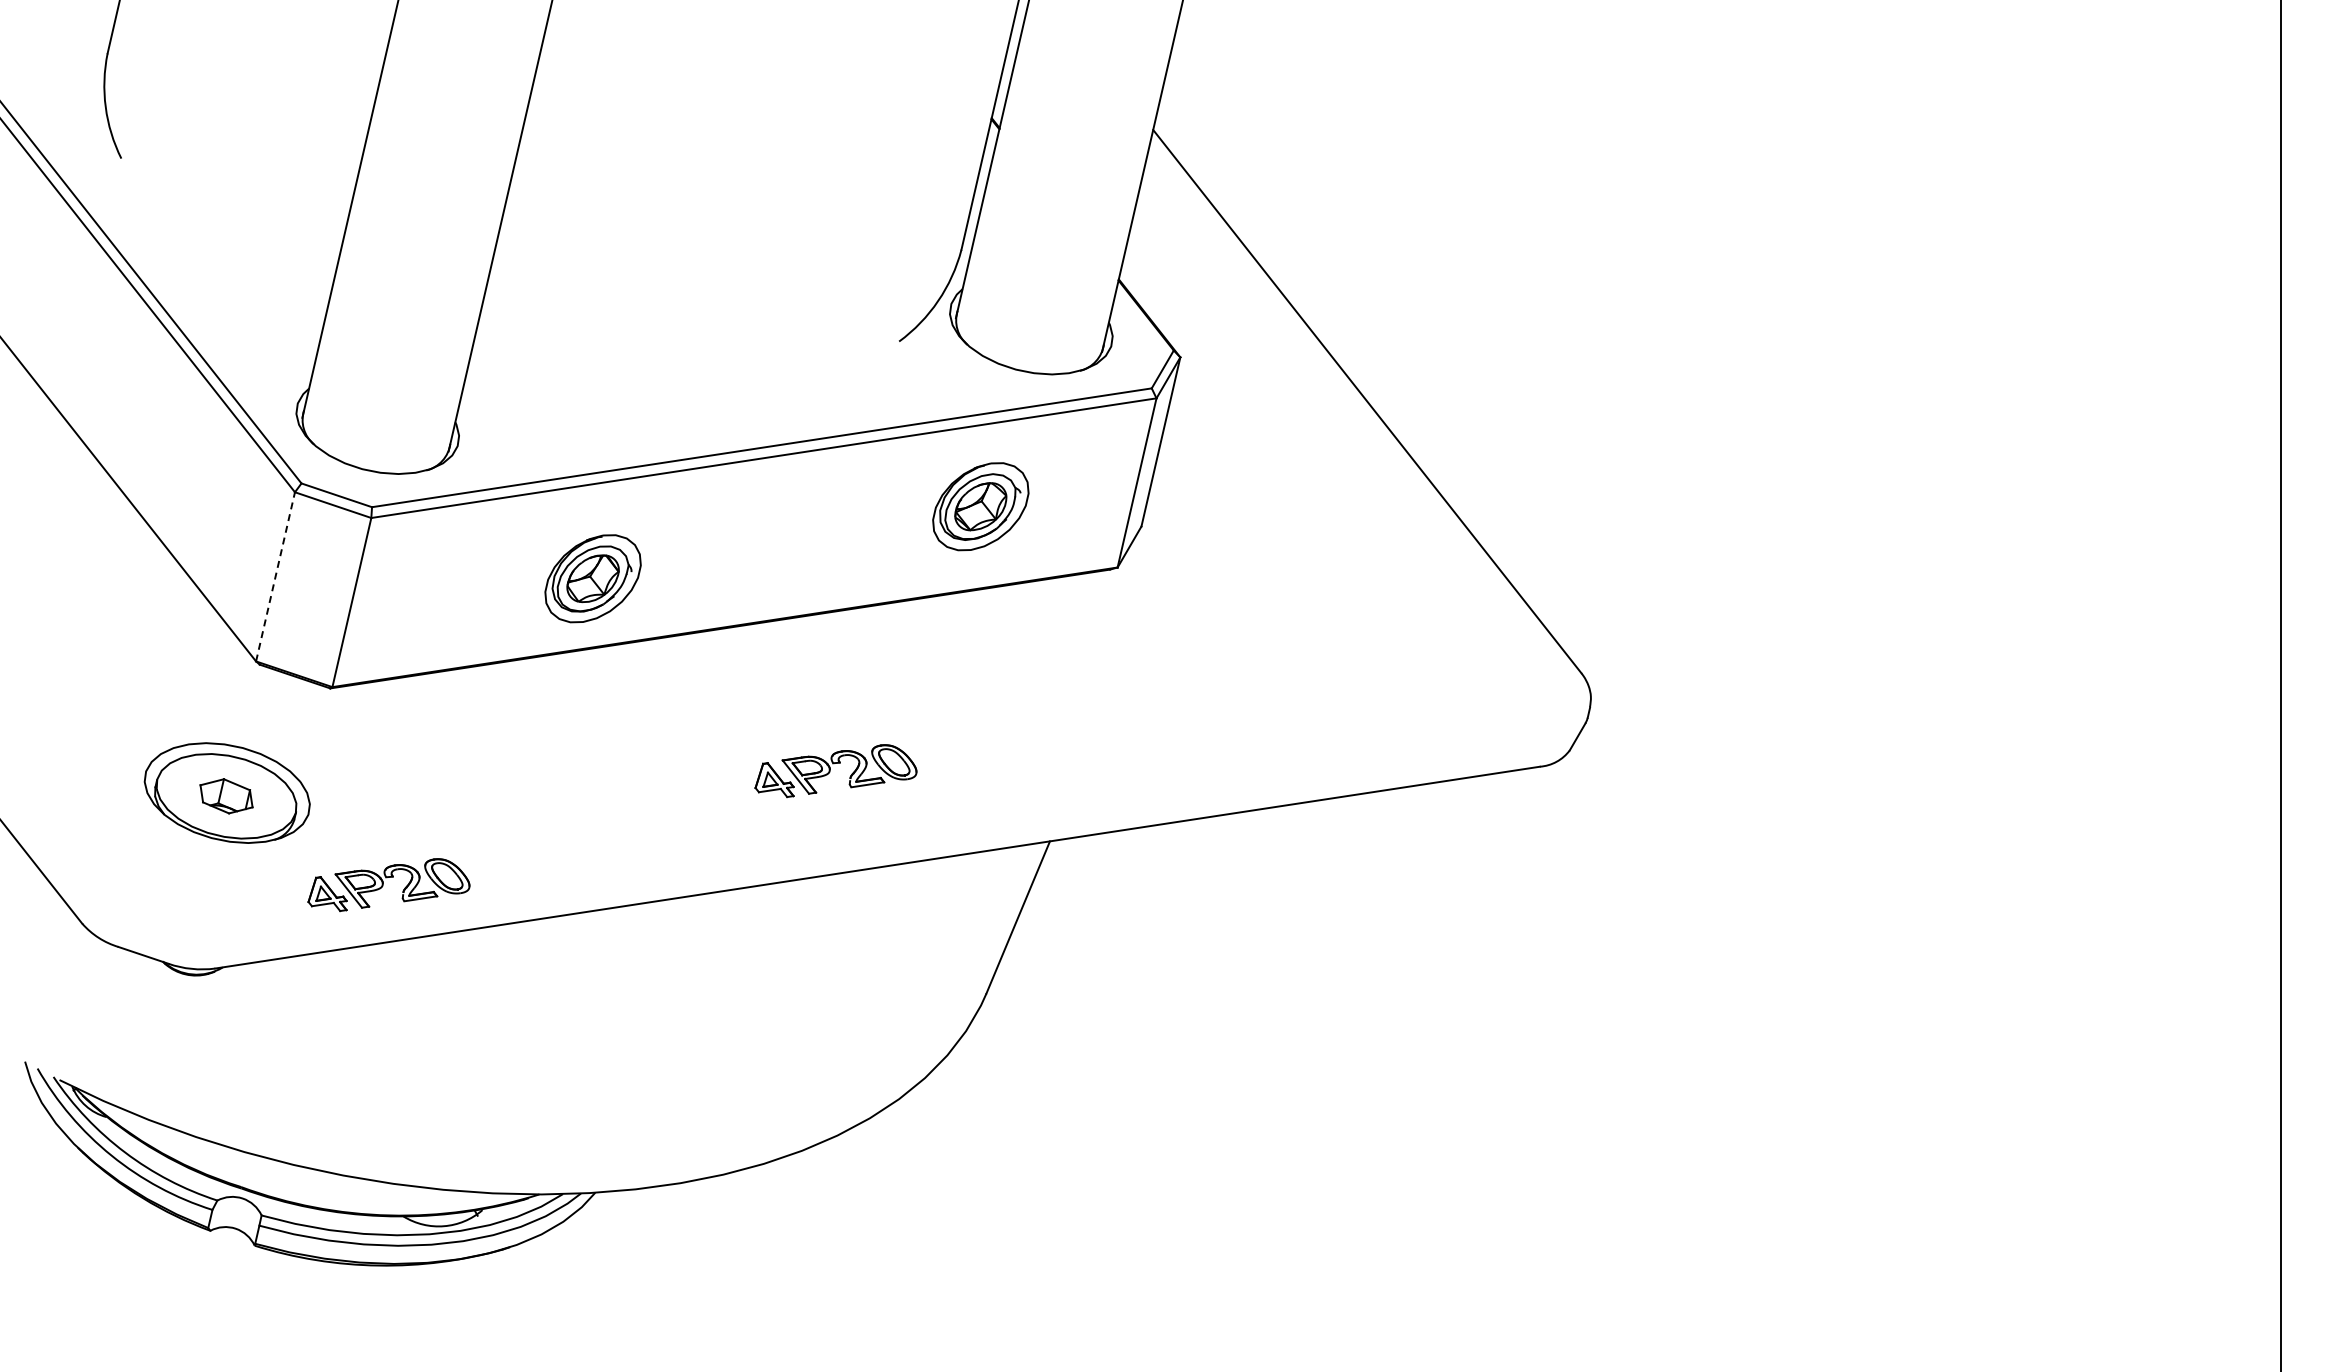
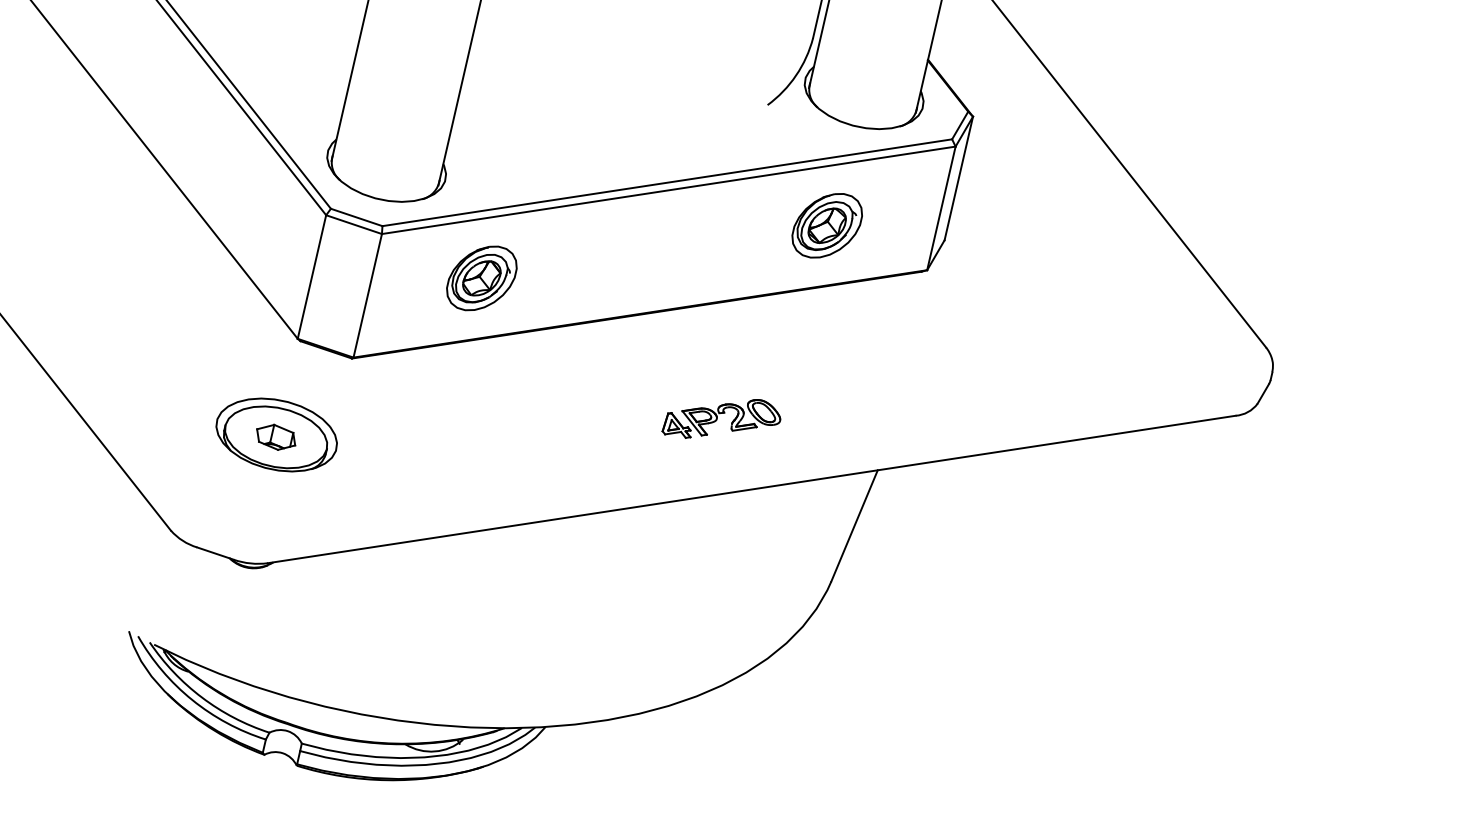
line: (275, 576) -> (311, 276), dashed -> solid
part: (592, 578) -> (481, 278), moved
part: (388, 885) -> (394, 502), removed

